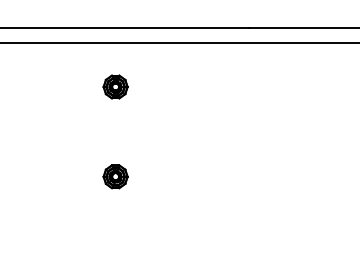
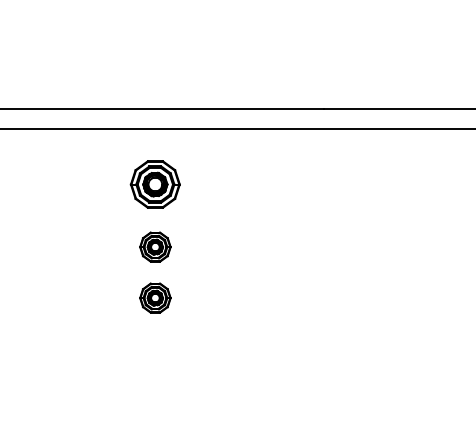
part: (115, 86) -> (155, 183), size x1.6
part: (115, 136) -> (155, 246), added

